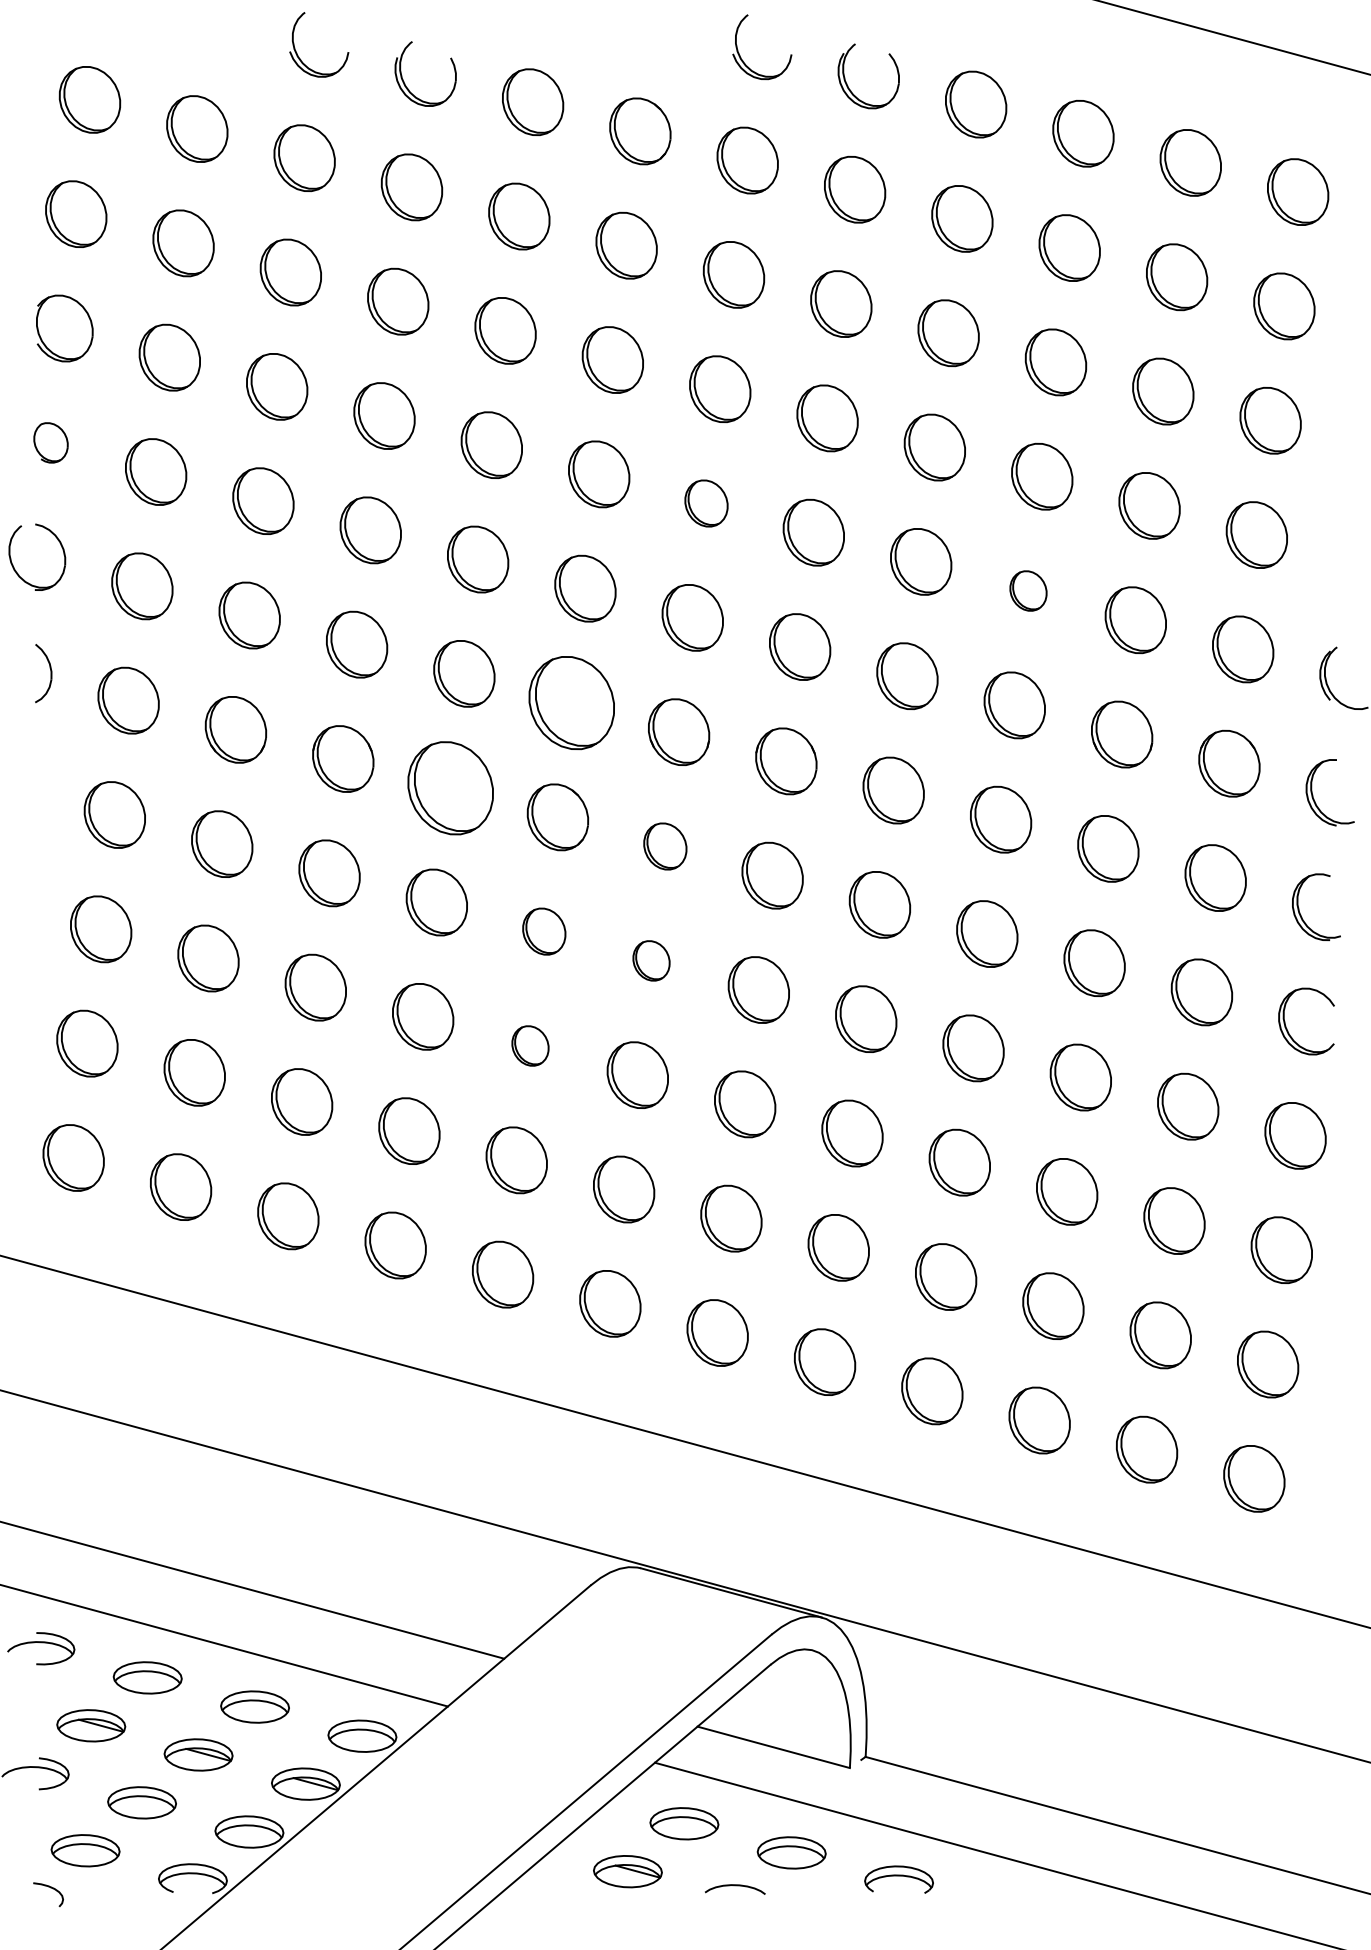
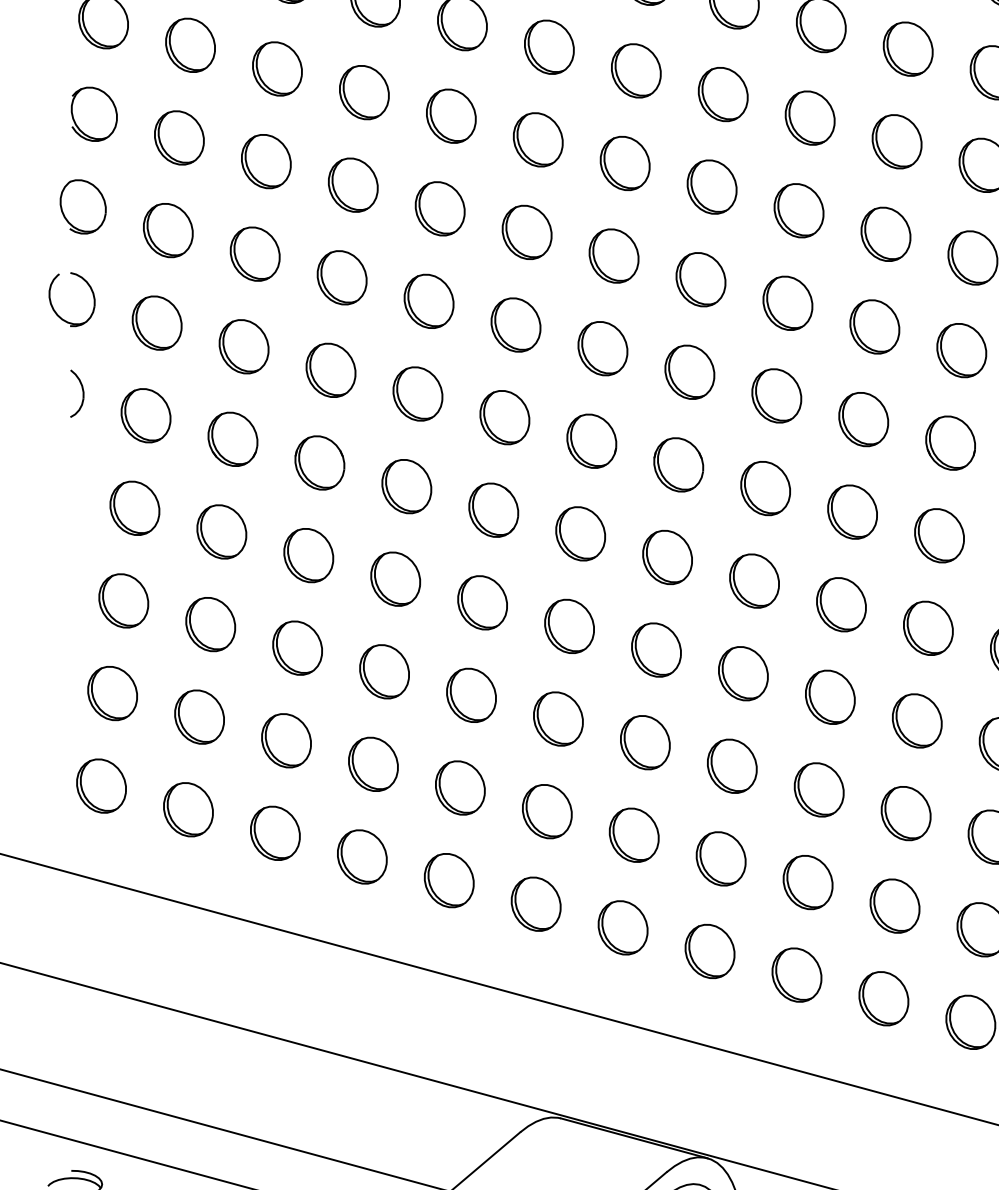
part: (50, 442) -> (82, 206), size x1.67
part: (706, 503) -> (614, 256), size x1.43
part: (1028, 590) -> (874, 326), size x1.67
part: (571, 702) -> (504, 417), size x0.71
part: (450, 787) -> (406, 486), size x0.71
part: (665, 846) -> (580, 533), size x1.43
part: (544, 931) -> (482, 602), size x1.43
part: (651, 960) -> (569, 626), size x1.67
part: (530, 1045) -> (471, 695), size x1.67

